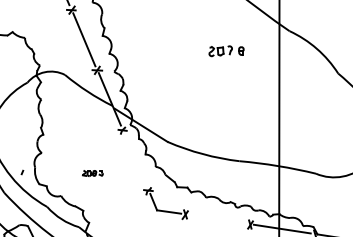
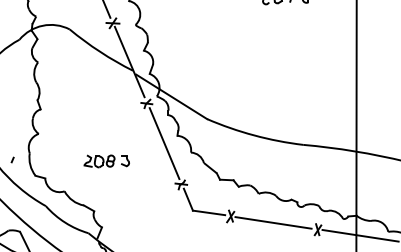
line: (135, 159) -> (164, 142), added
part: (92, 173) -> (106, 161), size x1.67
line: (216, 219) -> (272, 222), added

